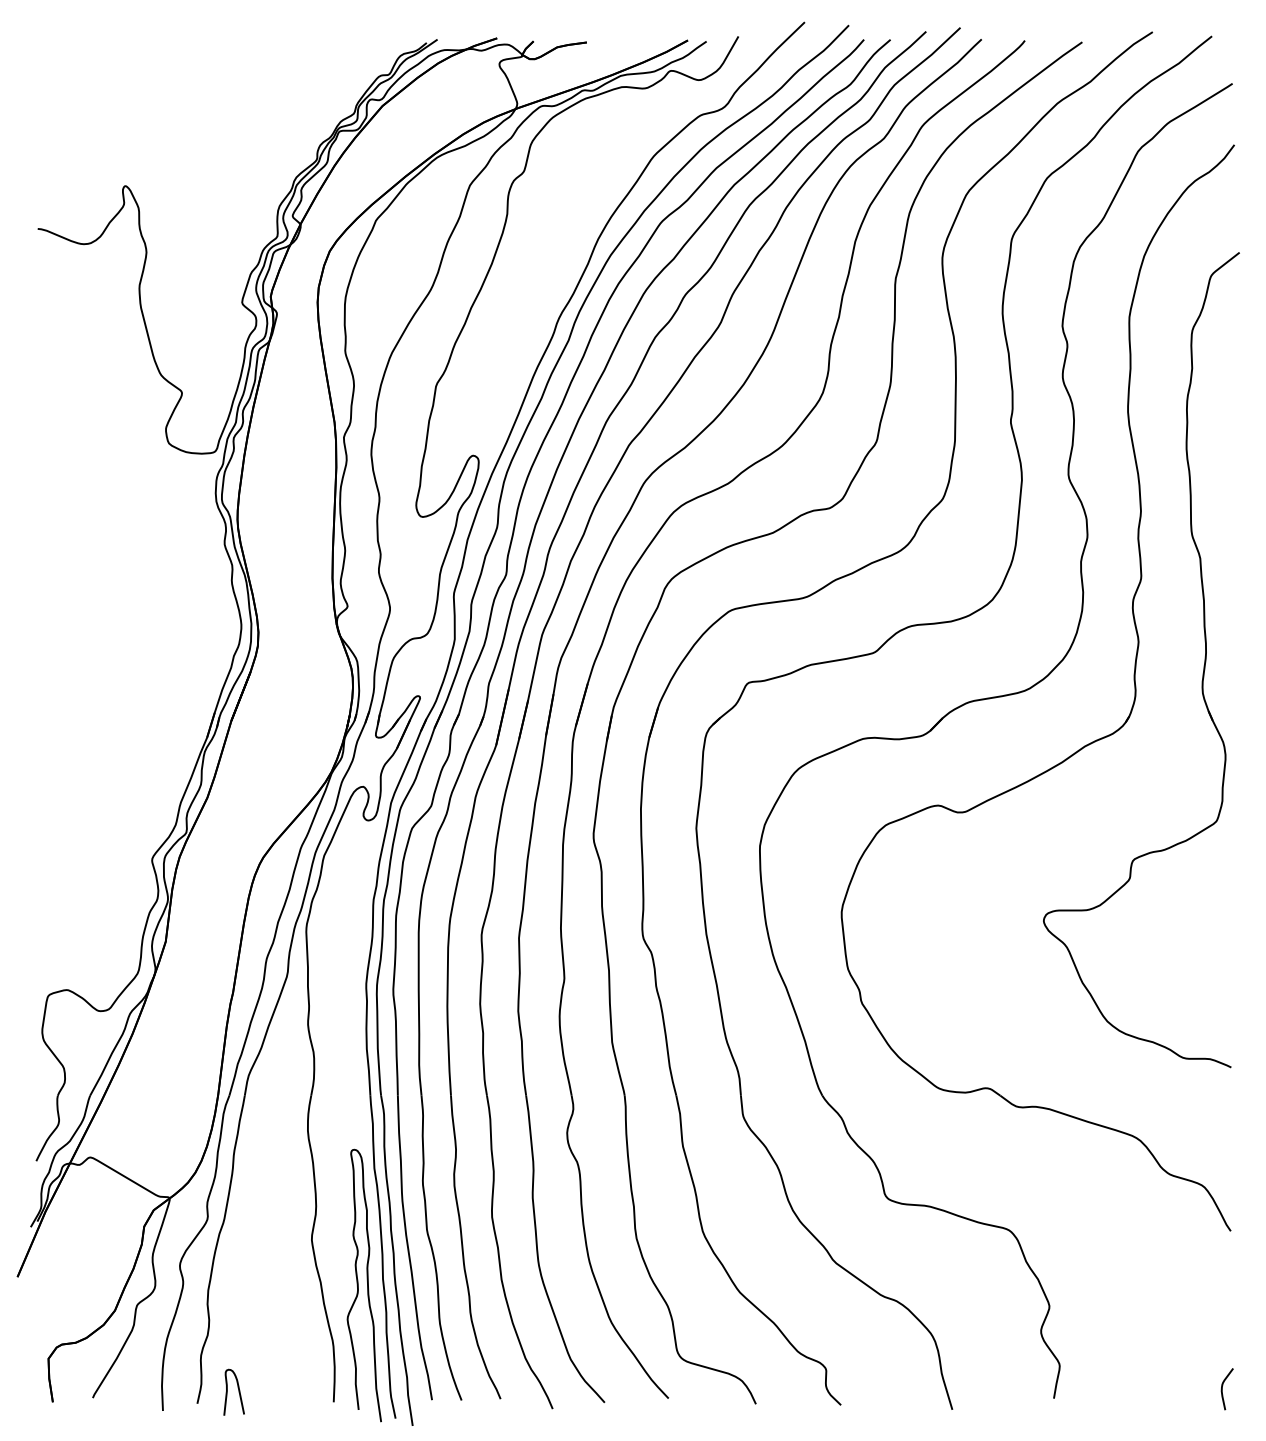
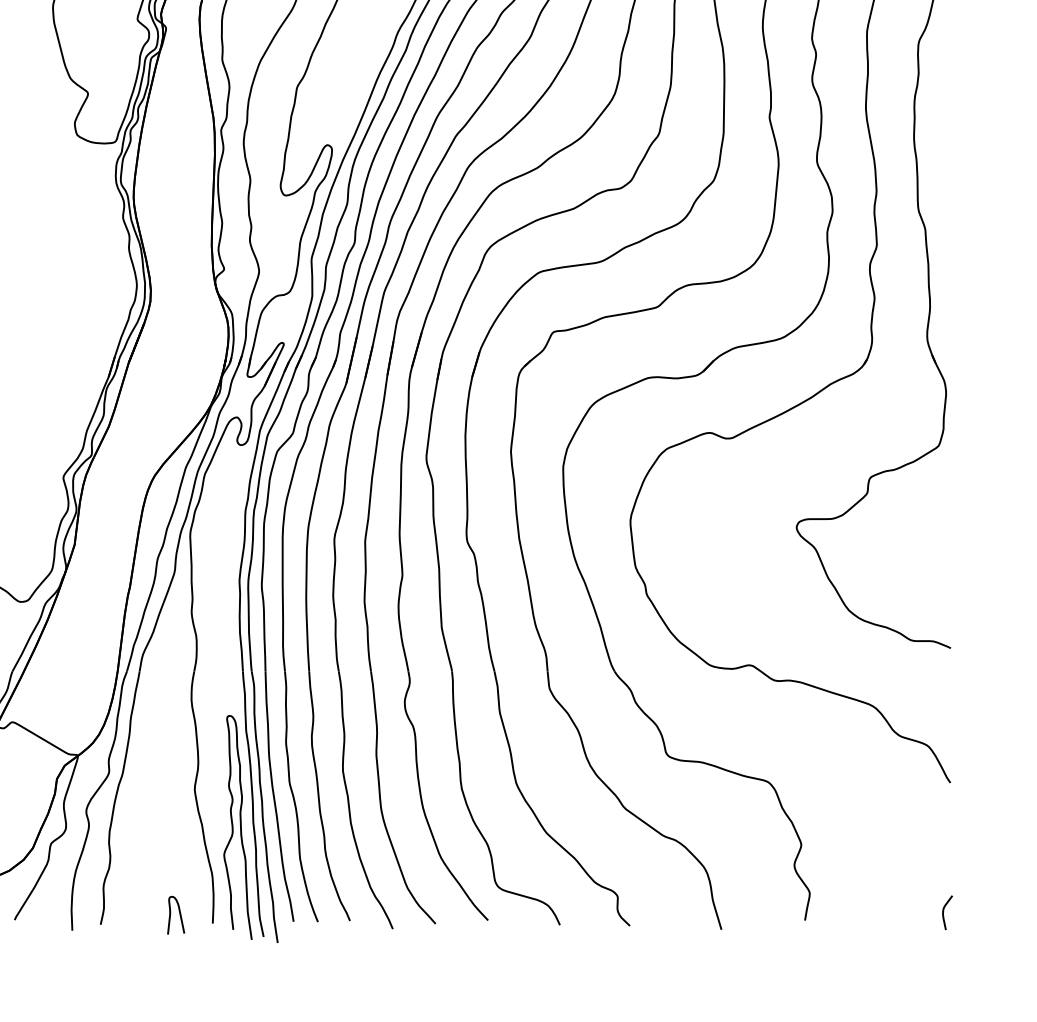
curve: (238, 1391) -> (179, 914), moved

